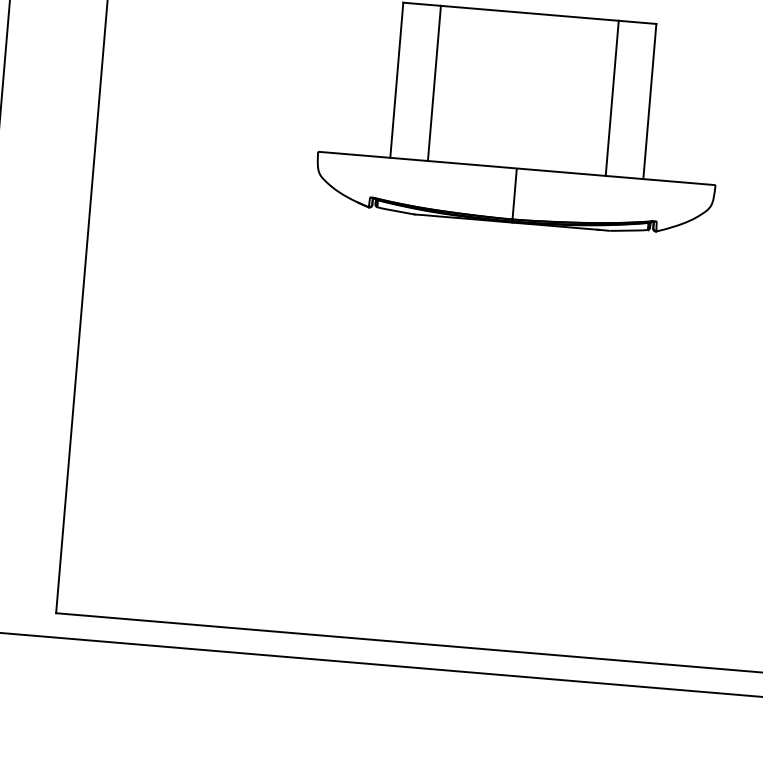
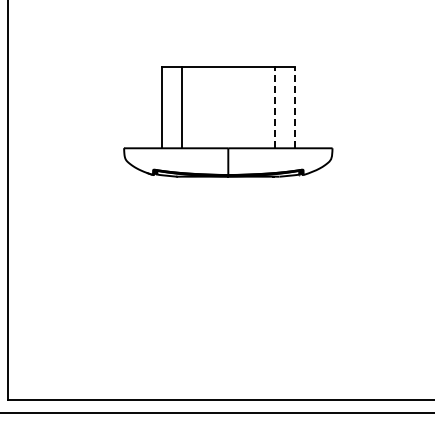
line: (611, 98) -> (274, 107), solid -> dashed
line: (649, 101) -> (294, 107), solid -> dashed

